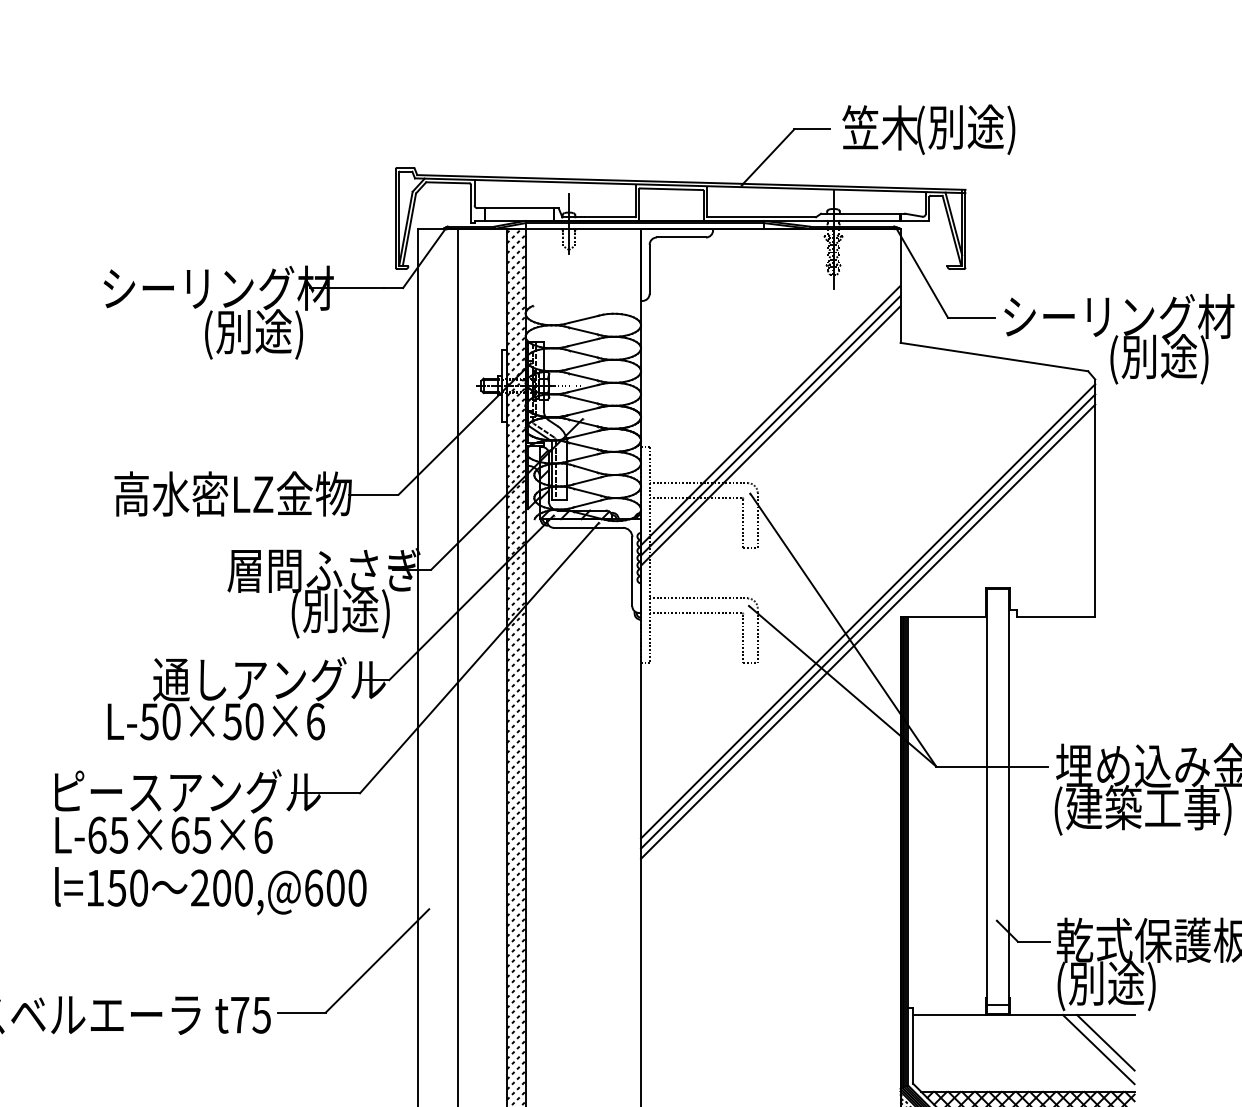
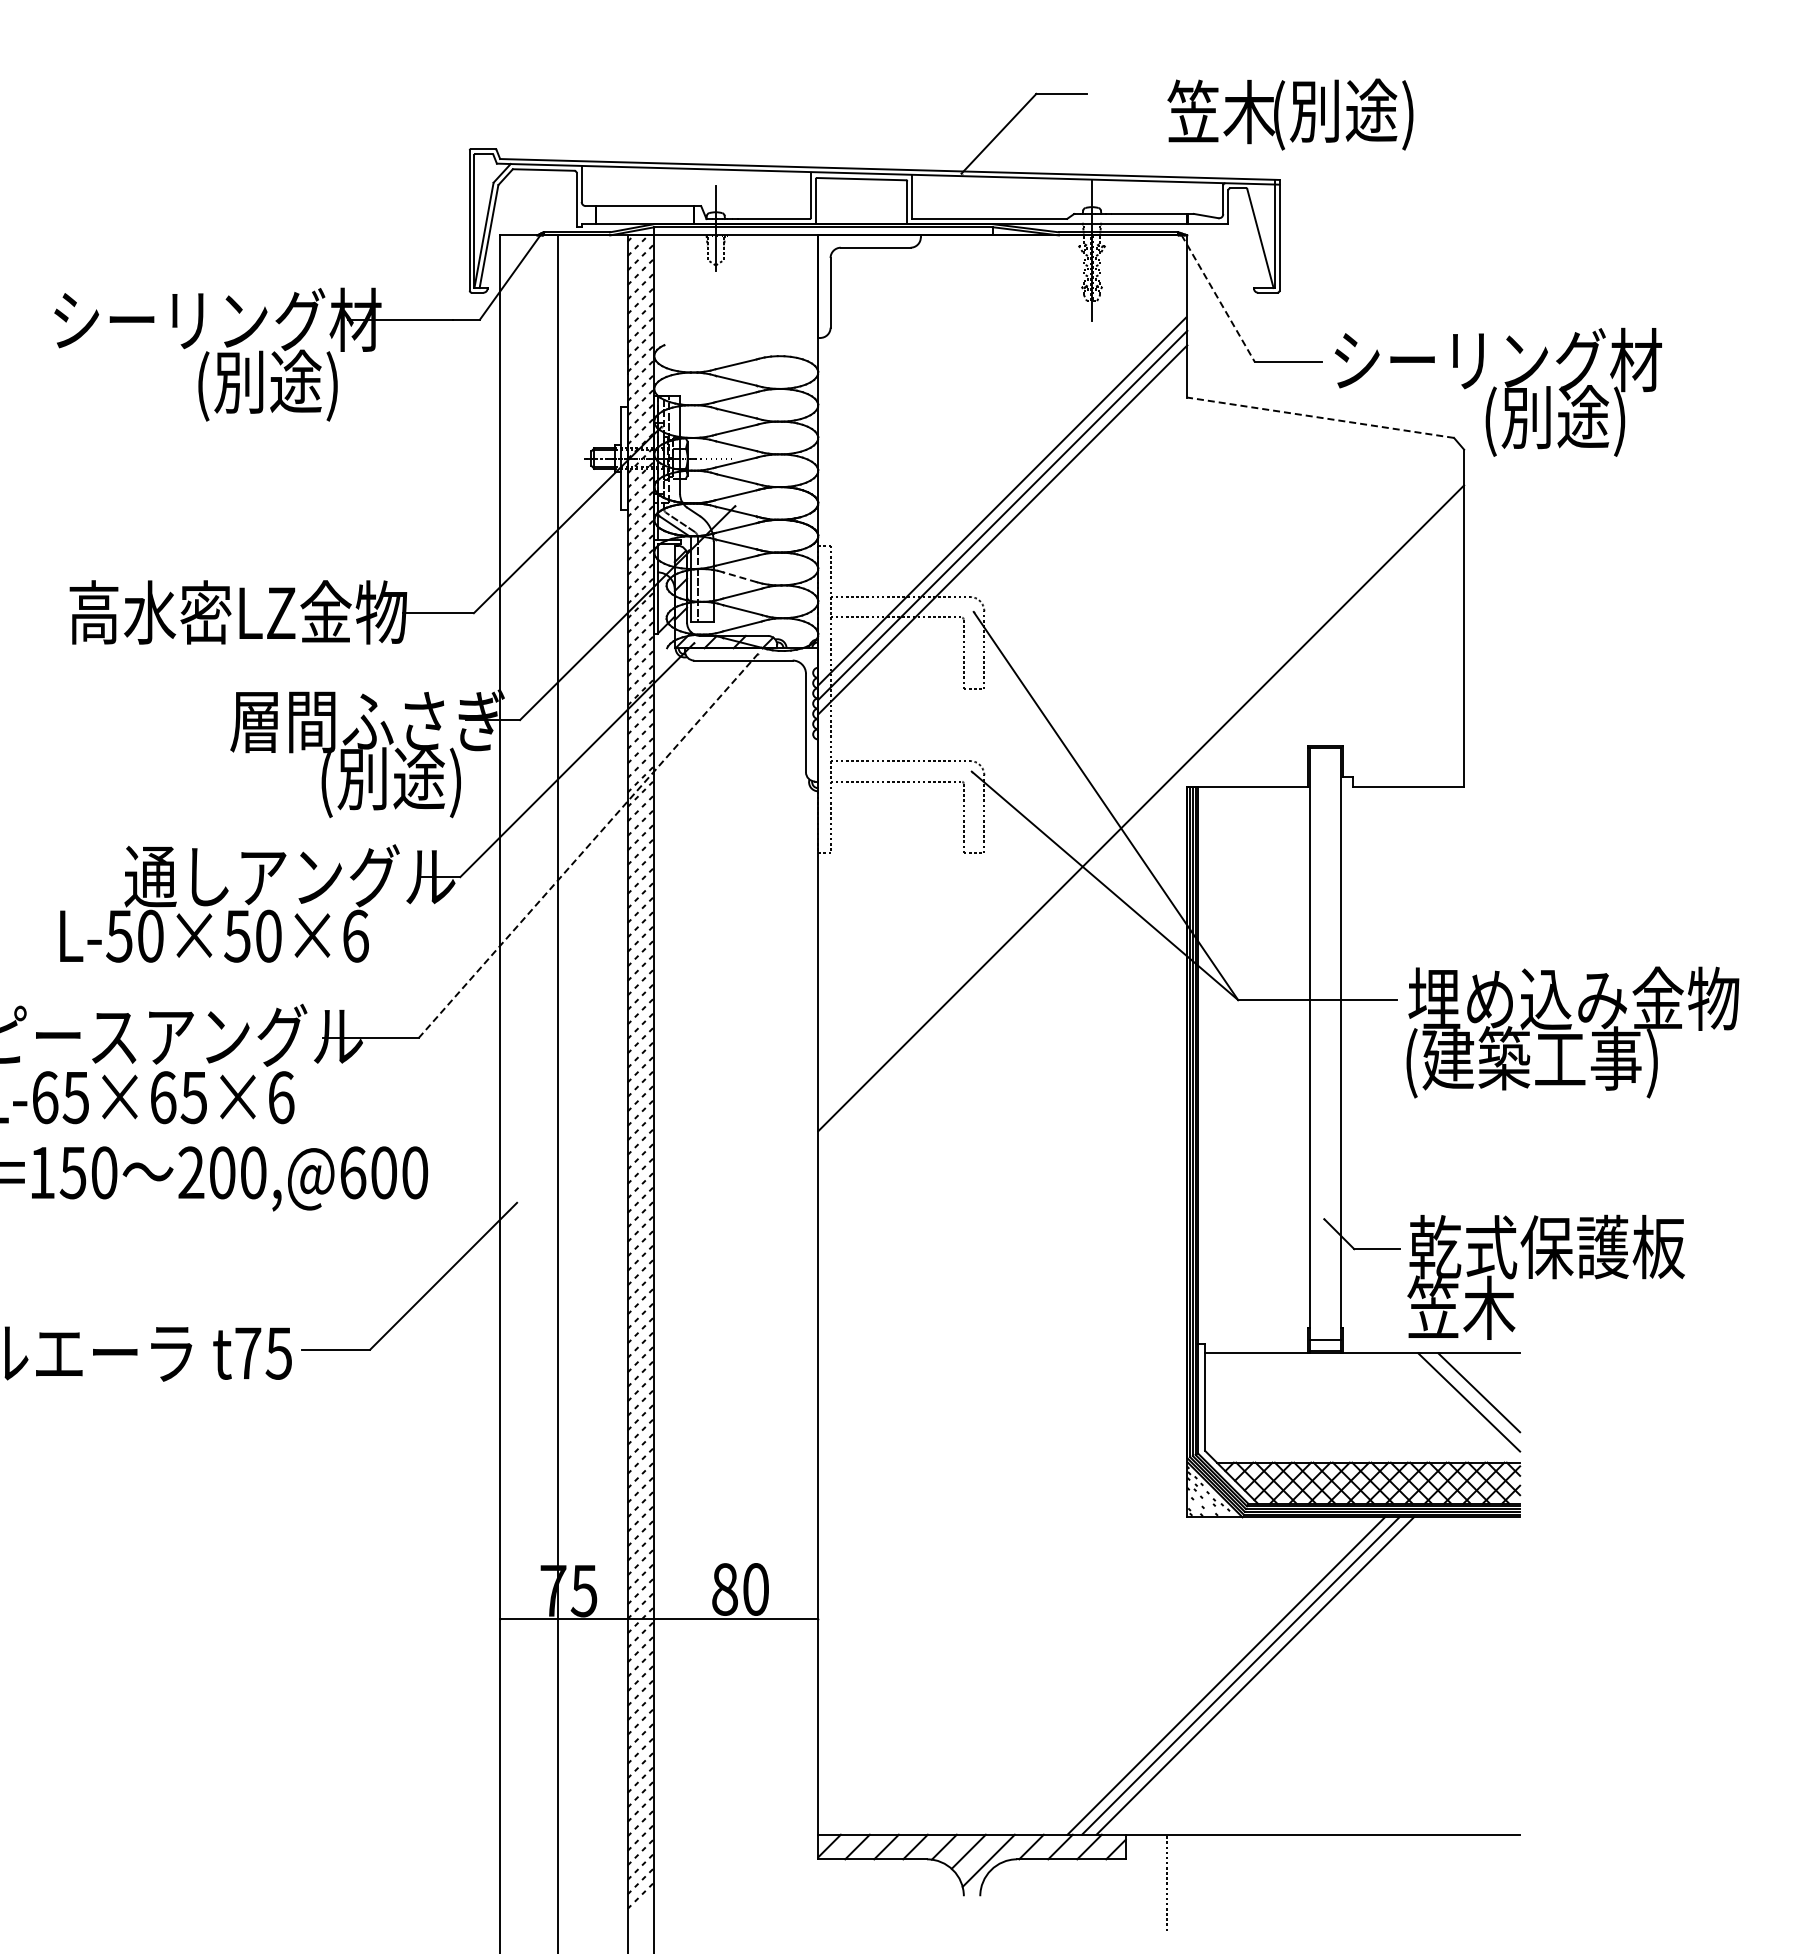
text: (928, 129) -> (1290, 114), moved
line: (953, 223) -> (1262, 228), removed
line: (922, 273) -> (1218, 298), solid -> dashed
line: (994, 356) -> (1320, 417), solid -> dashed
line: (585, 469) -> (739, 577), solid -> dashed
line: (868, 611) -> (1141, 779), removed
line: (868, 621) -> (1141, 793), removed
line: (479, 658) -> (588, 846), solid -> dashed
text: (1105, 985) -> (1478, 1311), (別途) -> 笠木

